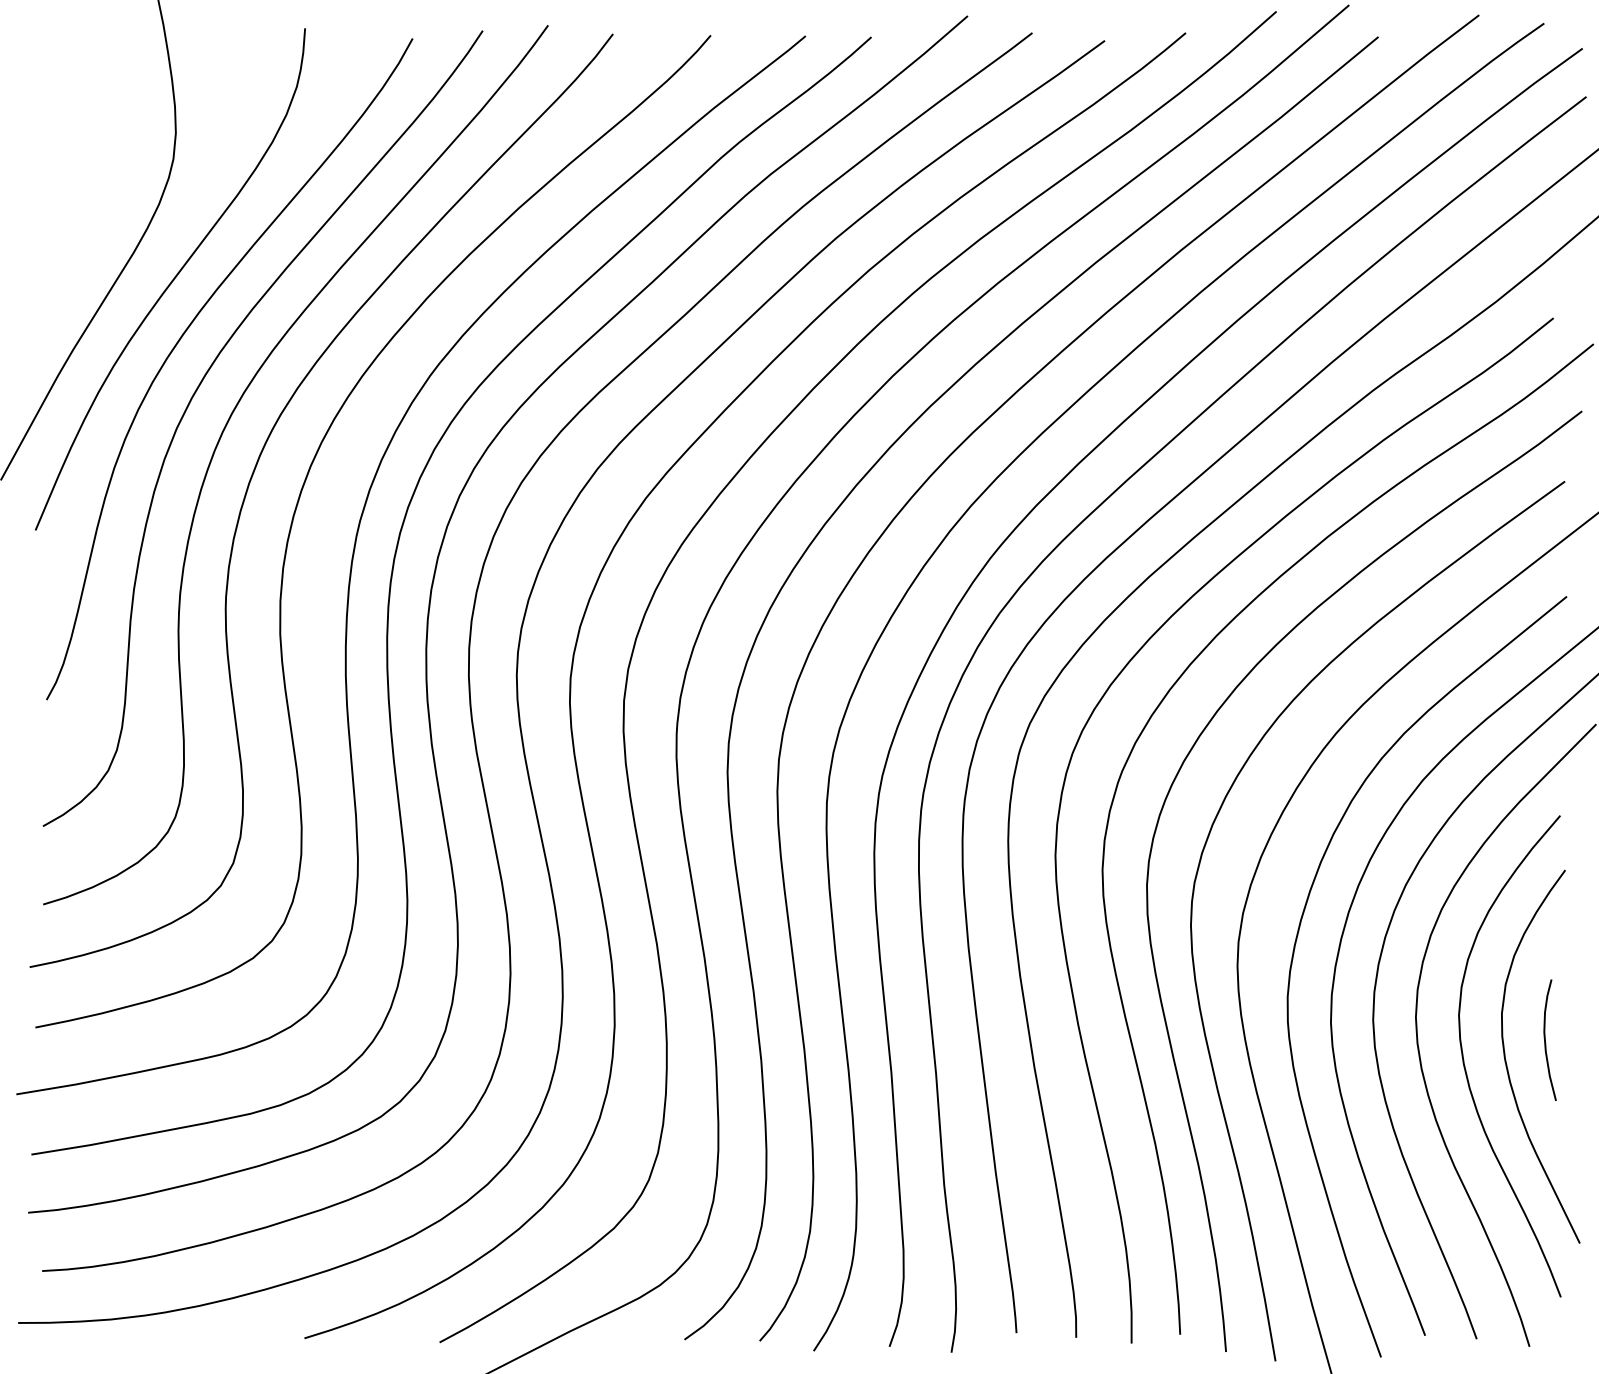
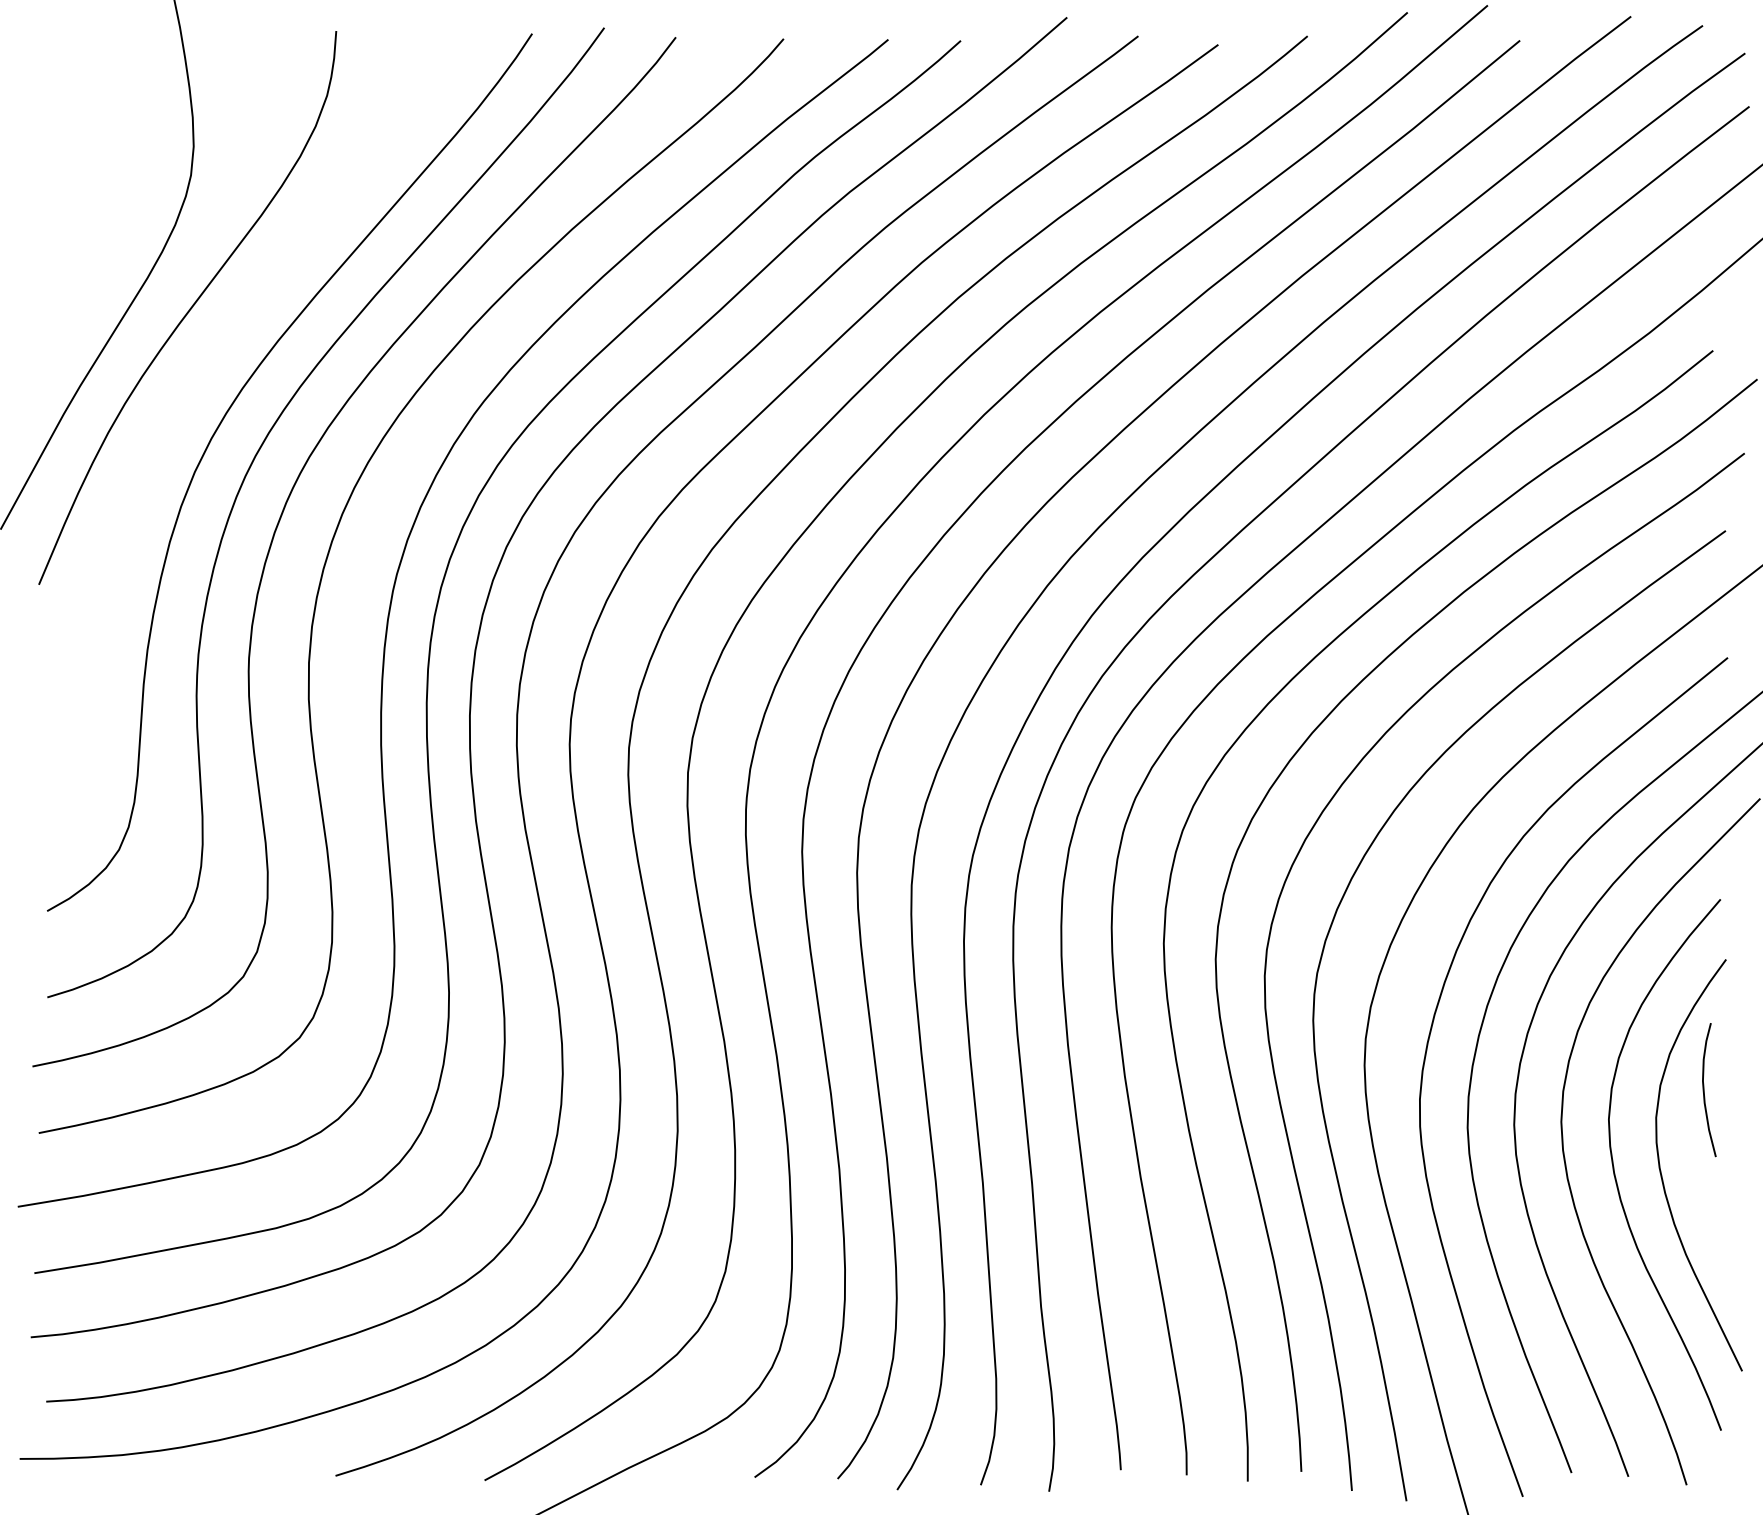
curve: (184, 334) -> (203, 368), removed
curve: (1545, 1040) -> (1704, 1090), moved

